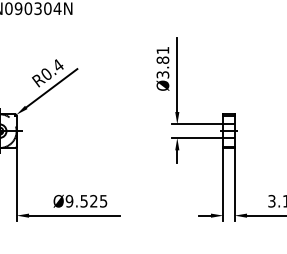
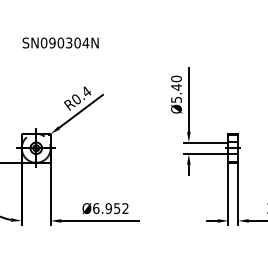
text: (162, 61) -> (176, 88), Ø3.81 -> Ø5.40
text: (86, 201) -> (110, 208), Ø9.525 -> Ø6.952

